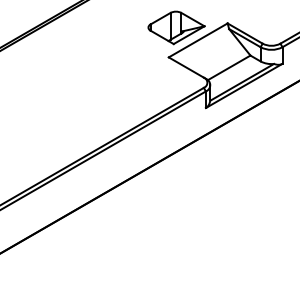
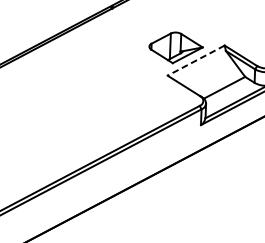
line: (198, 40) -> (196, 60), solid -> dashed

